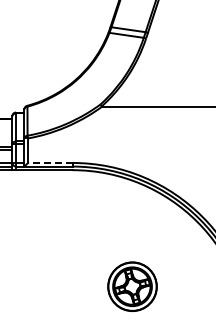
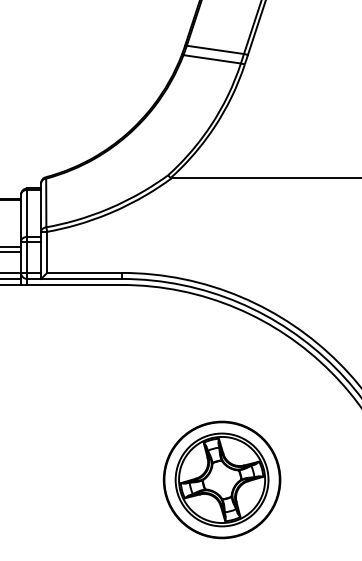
line: (49, 162) -> (83, 272), dashed -> solid
part: (132, 286) -> (222, 479), size x1.43

